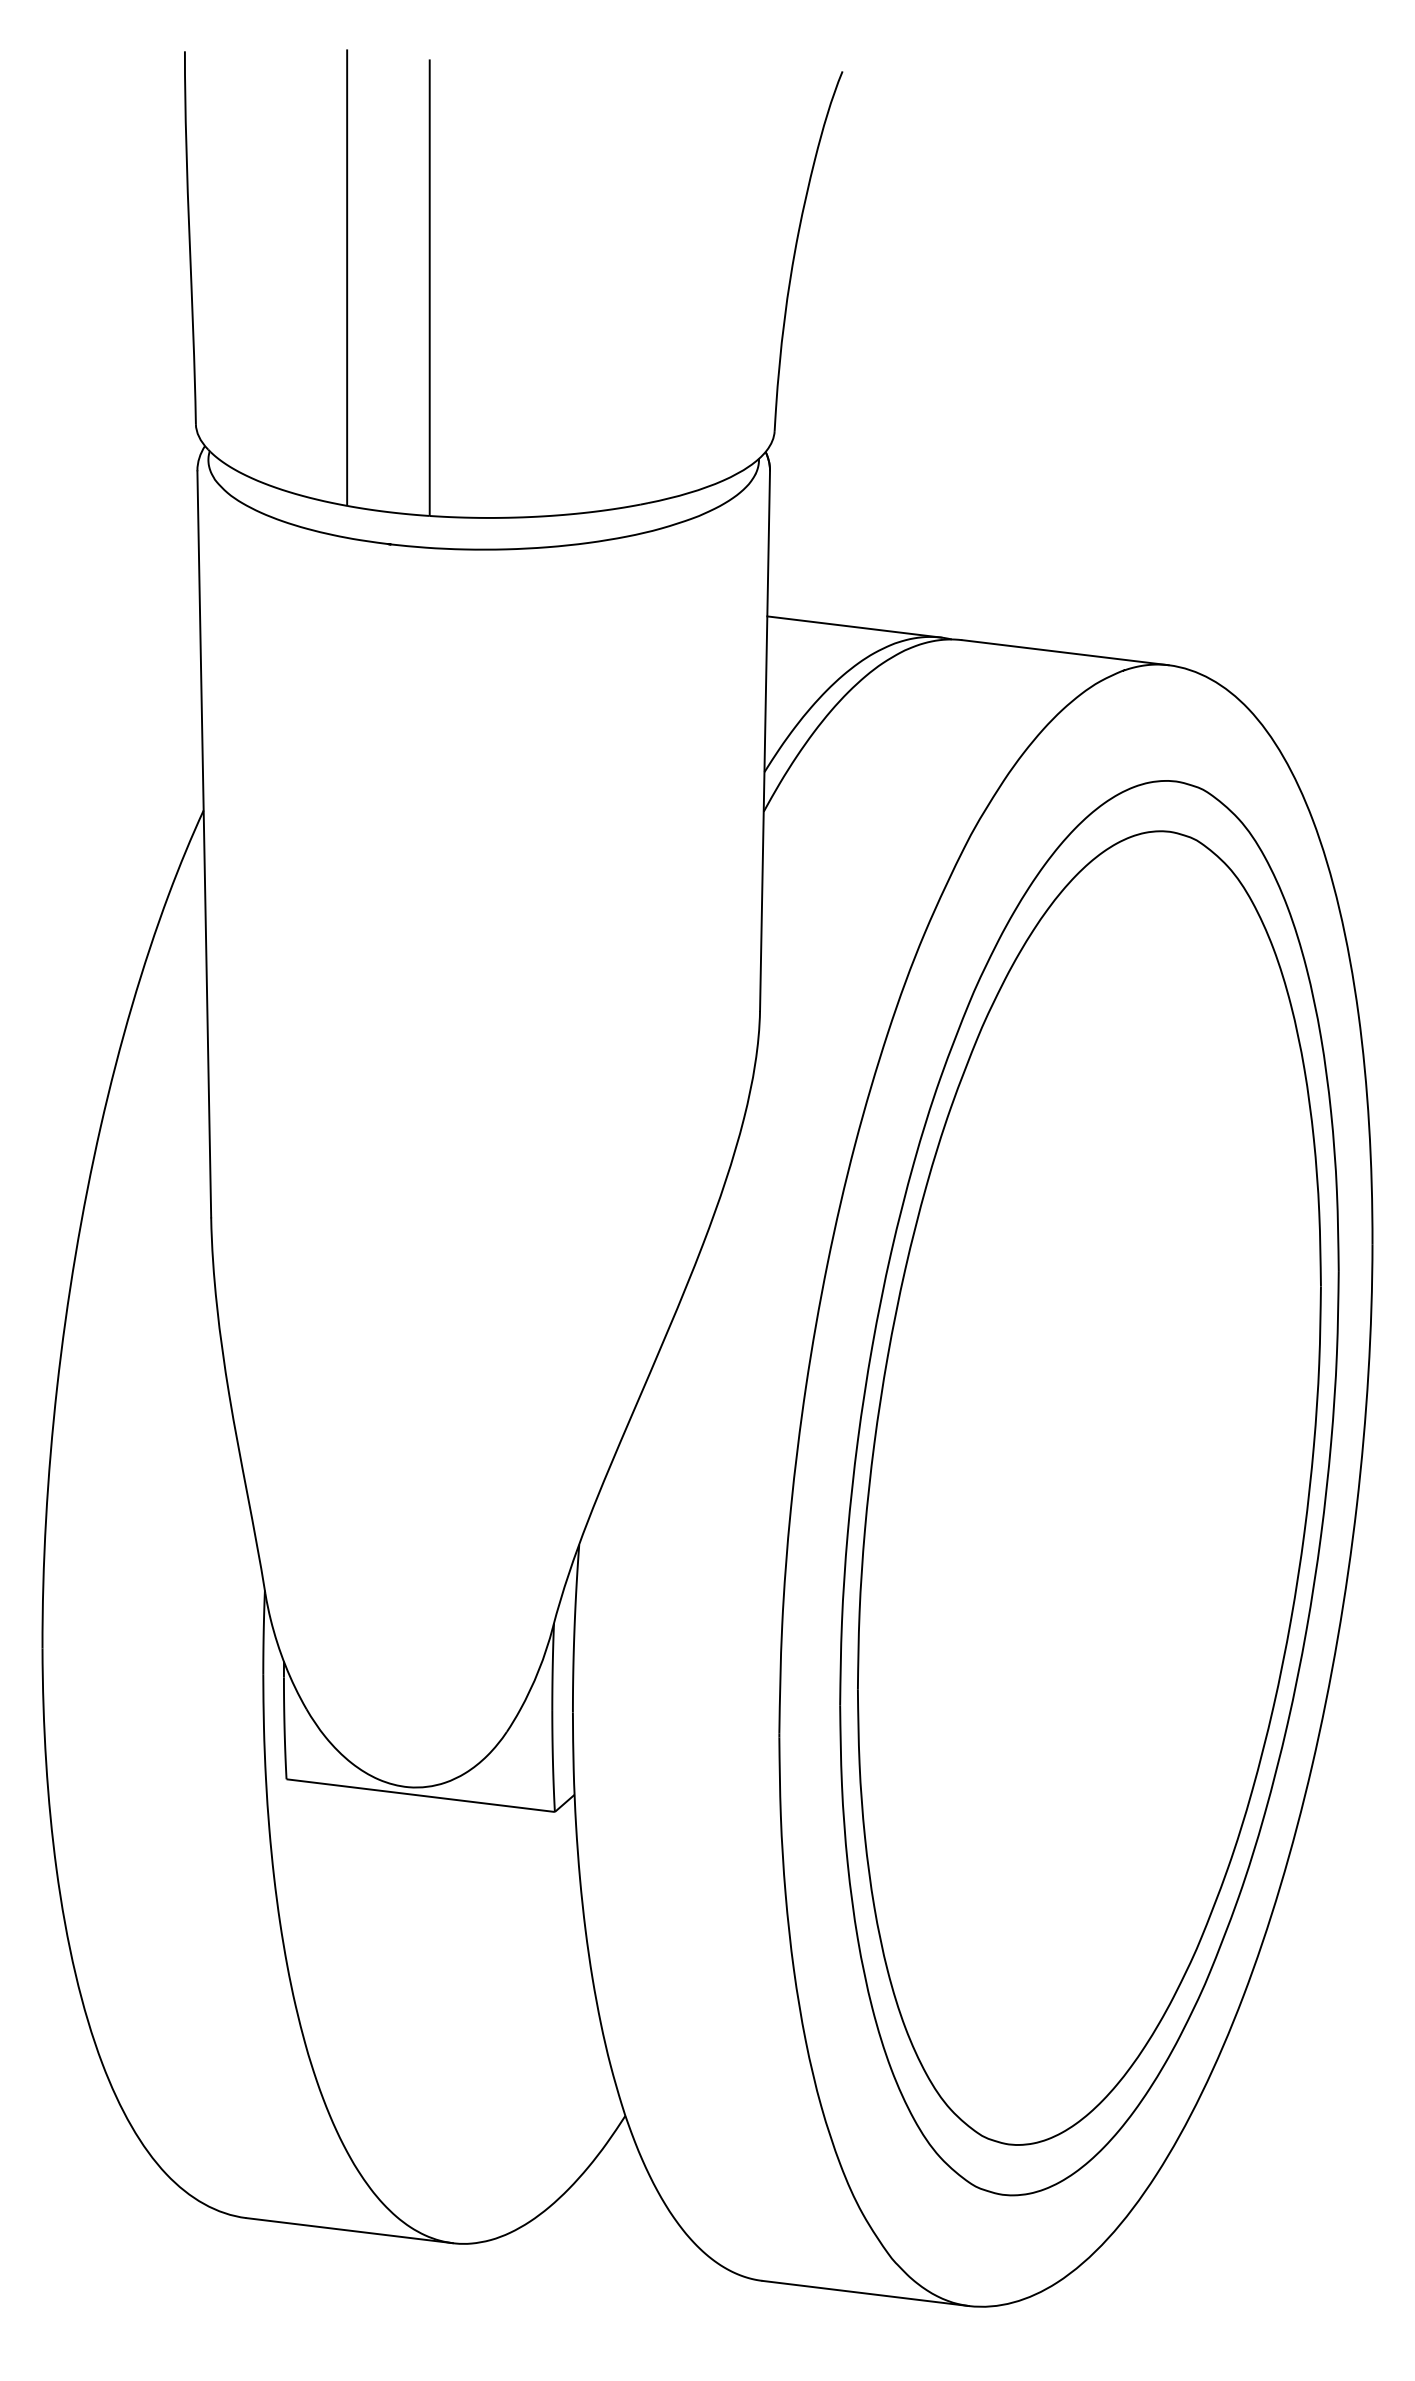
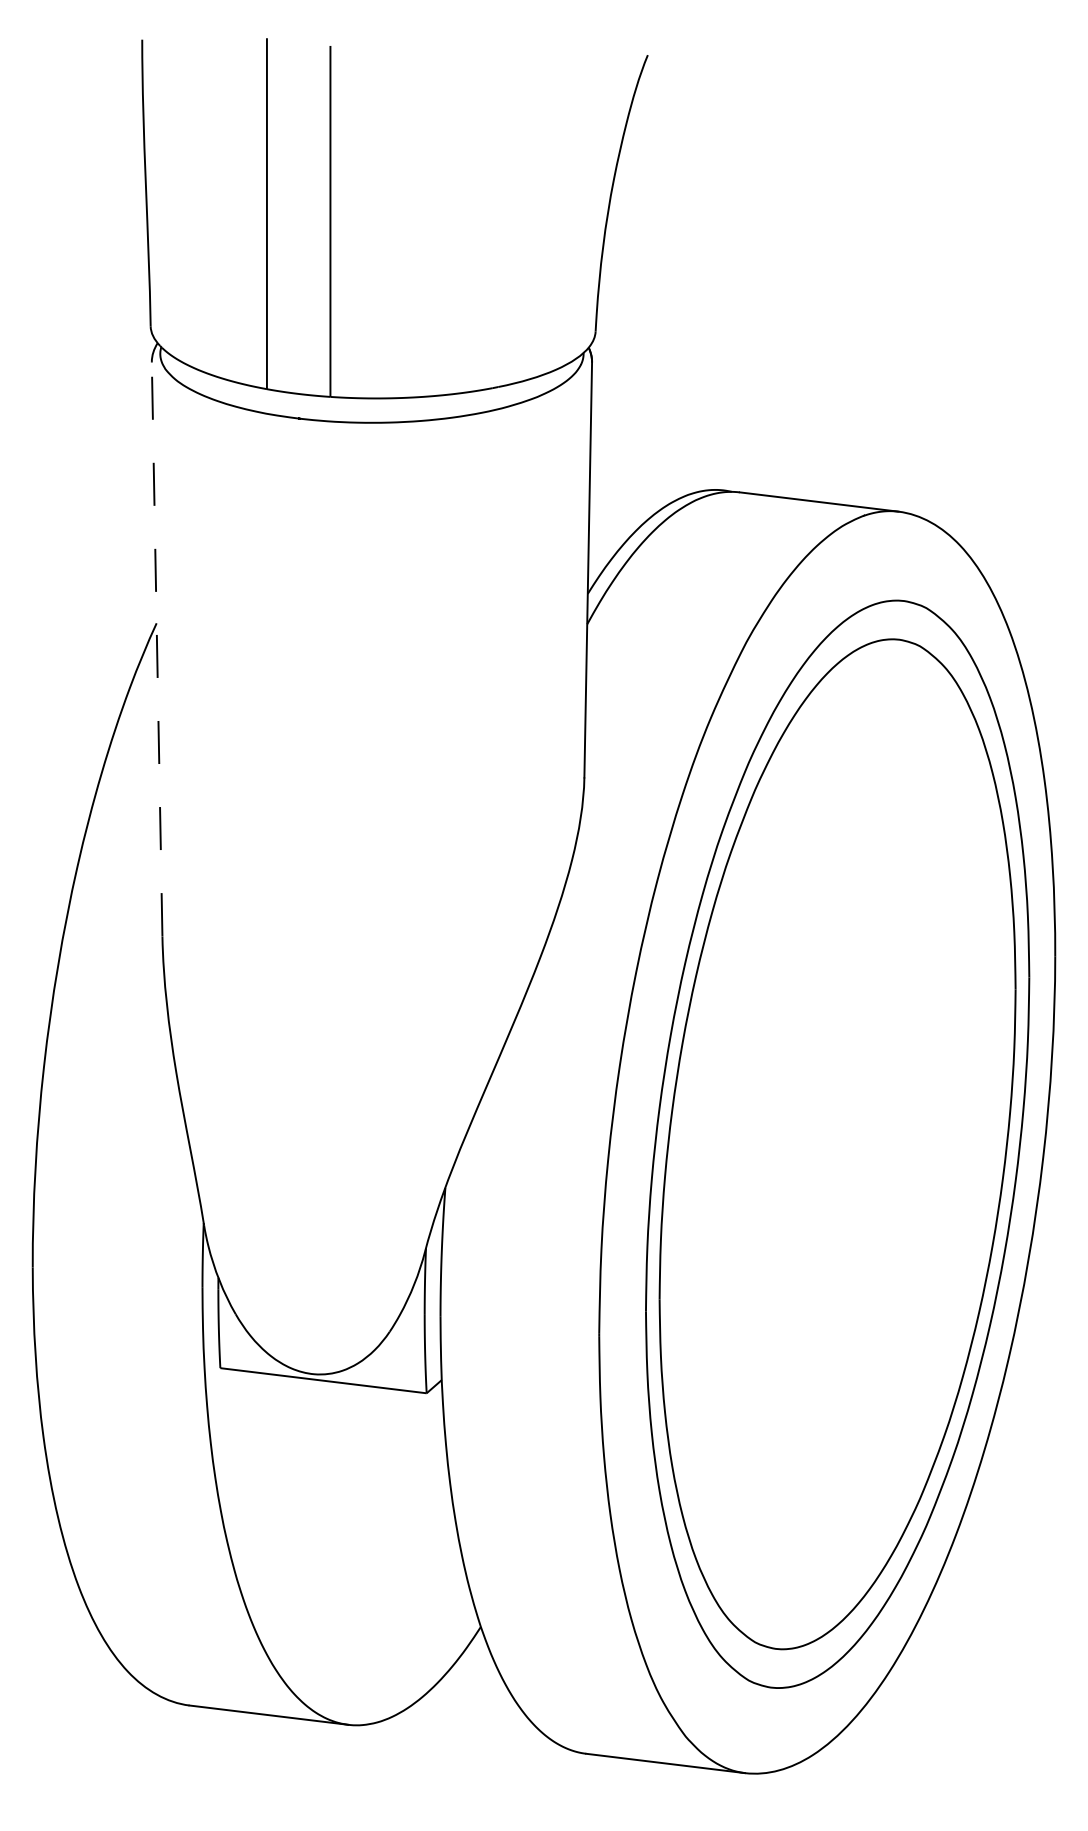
line: (854, 626) -> (657, 481), removed
line: (204, 843) -> (157, 648), solid -> dashed

